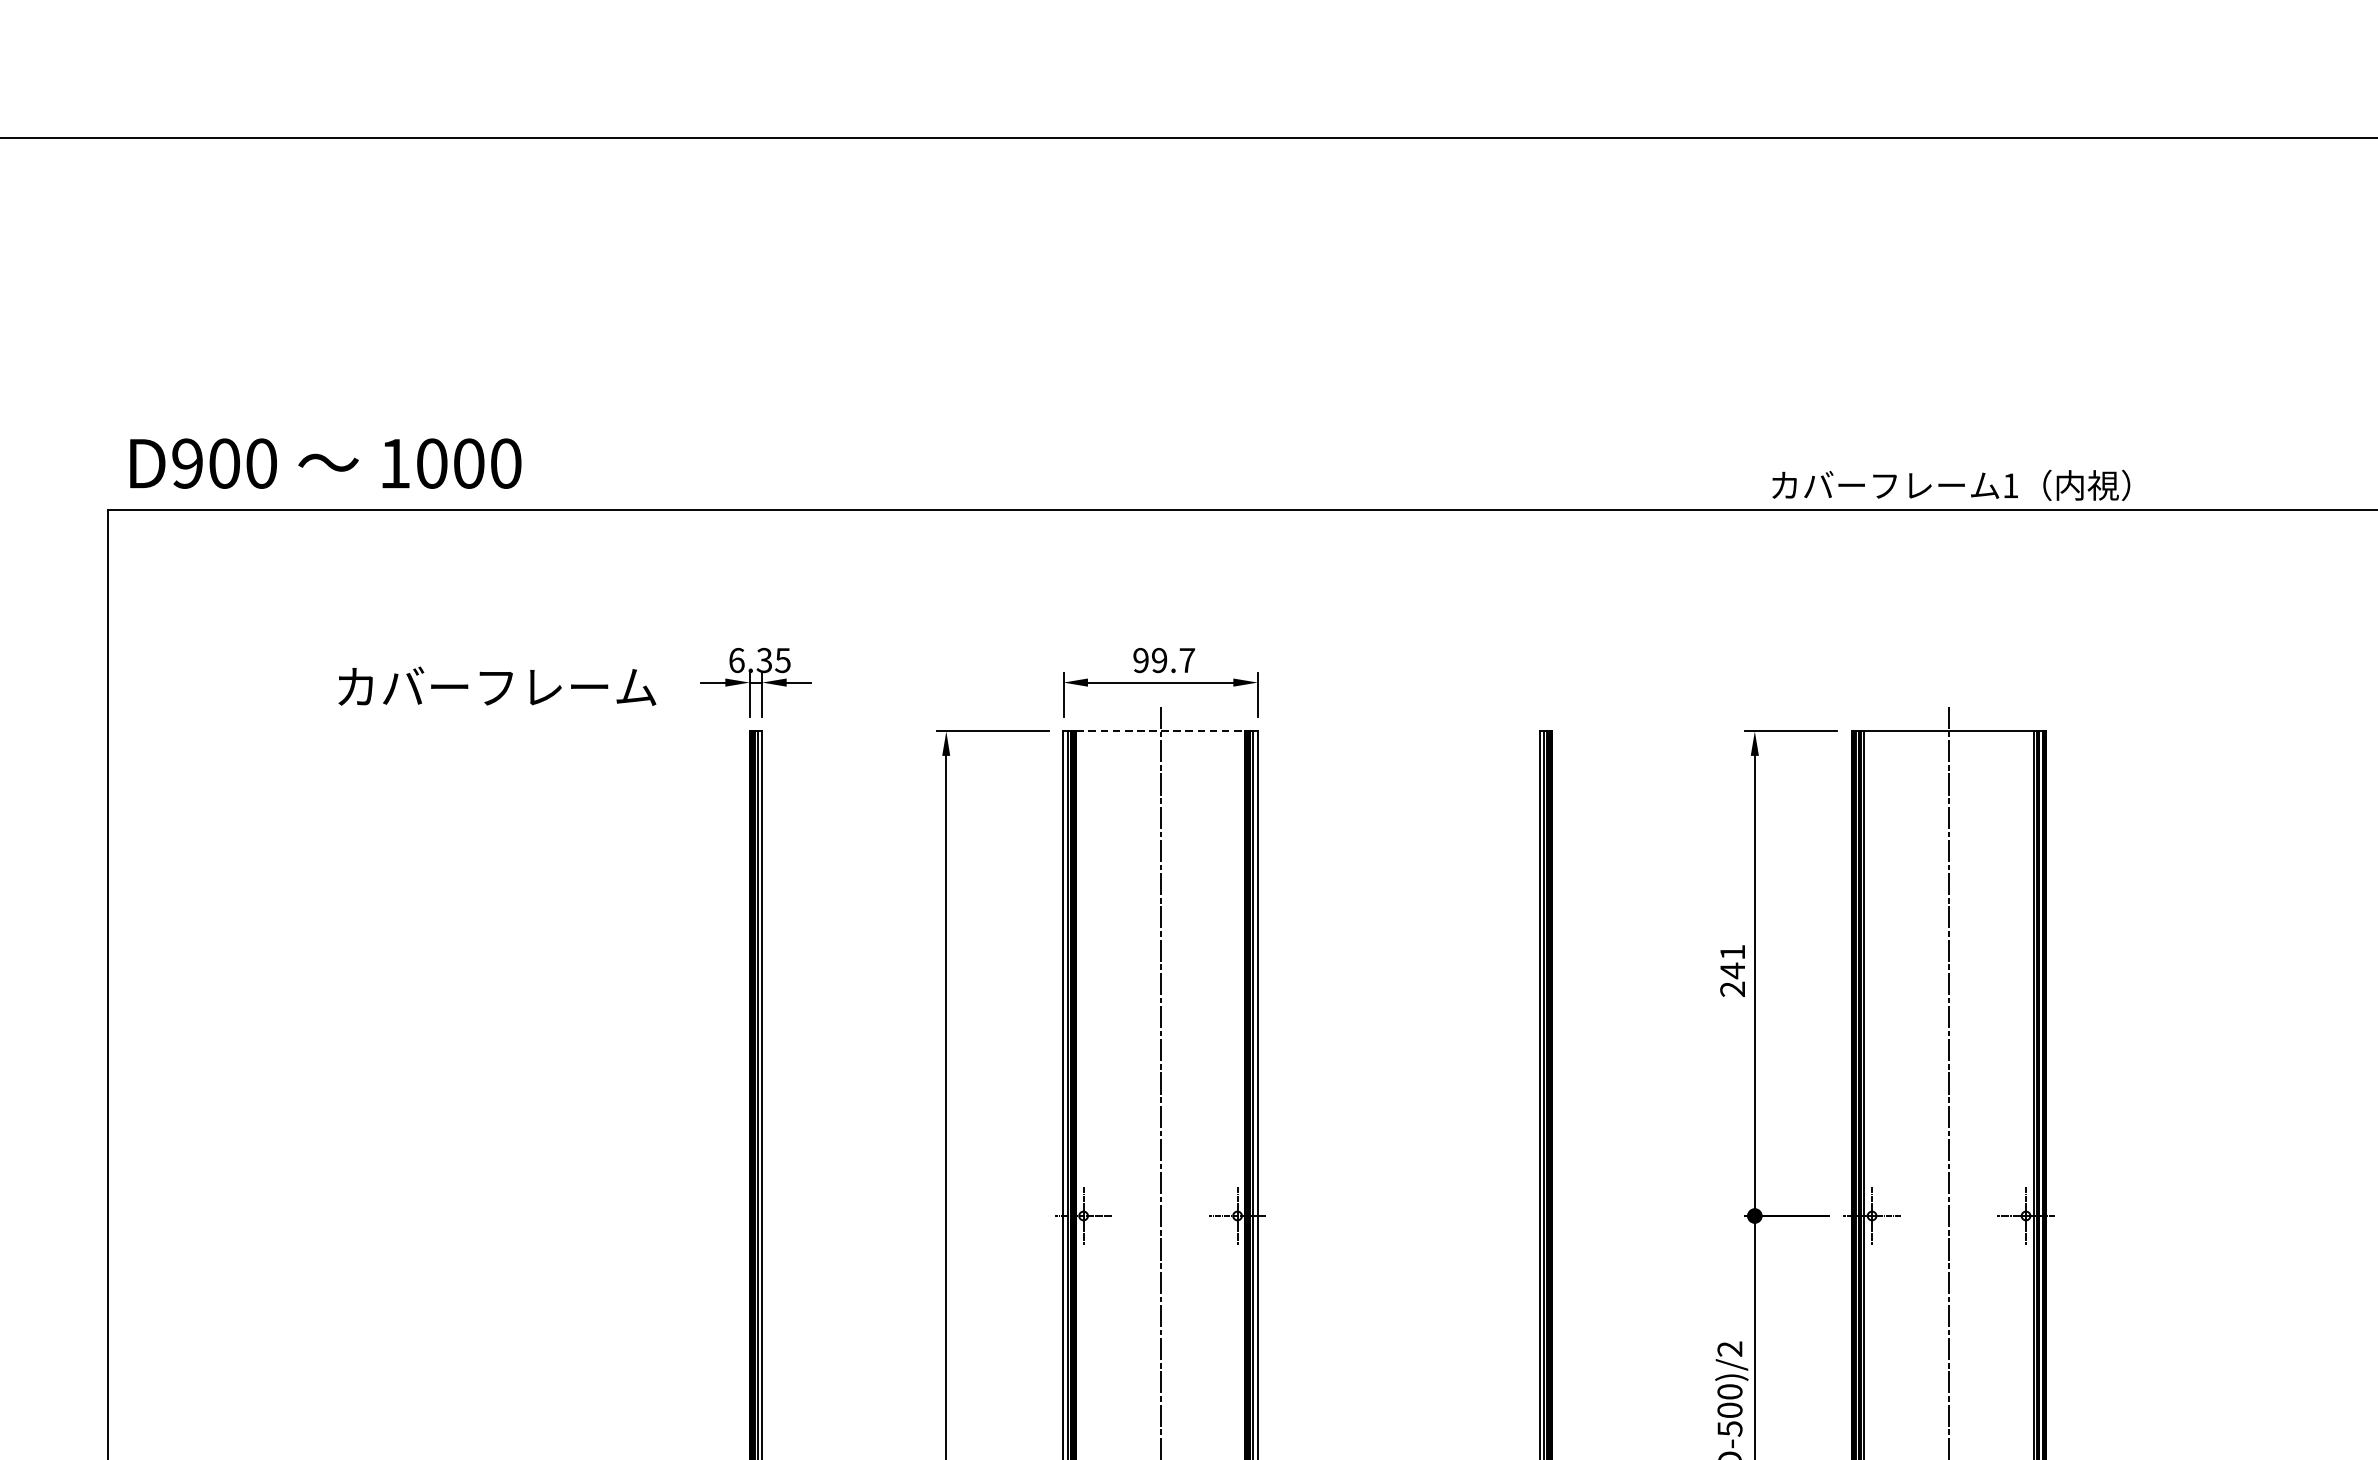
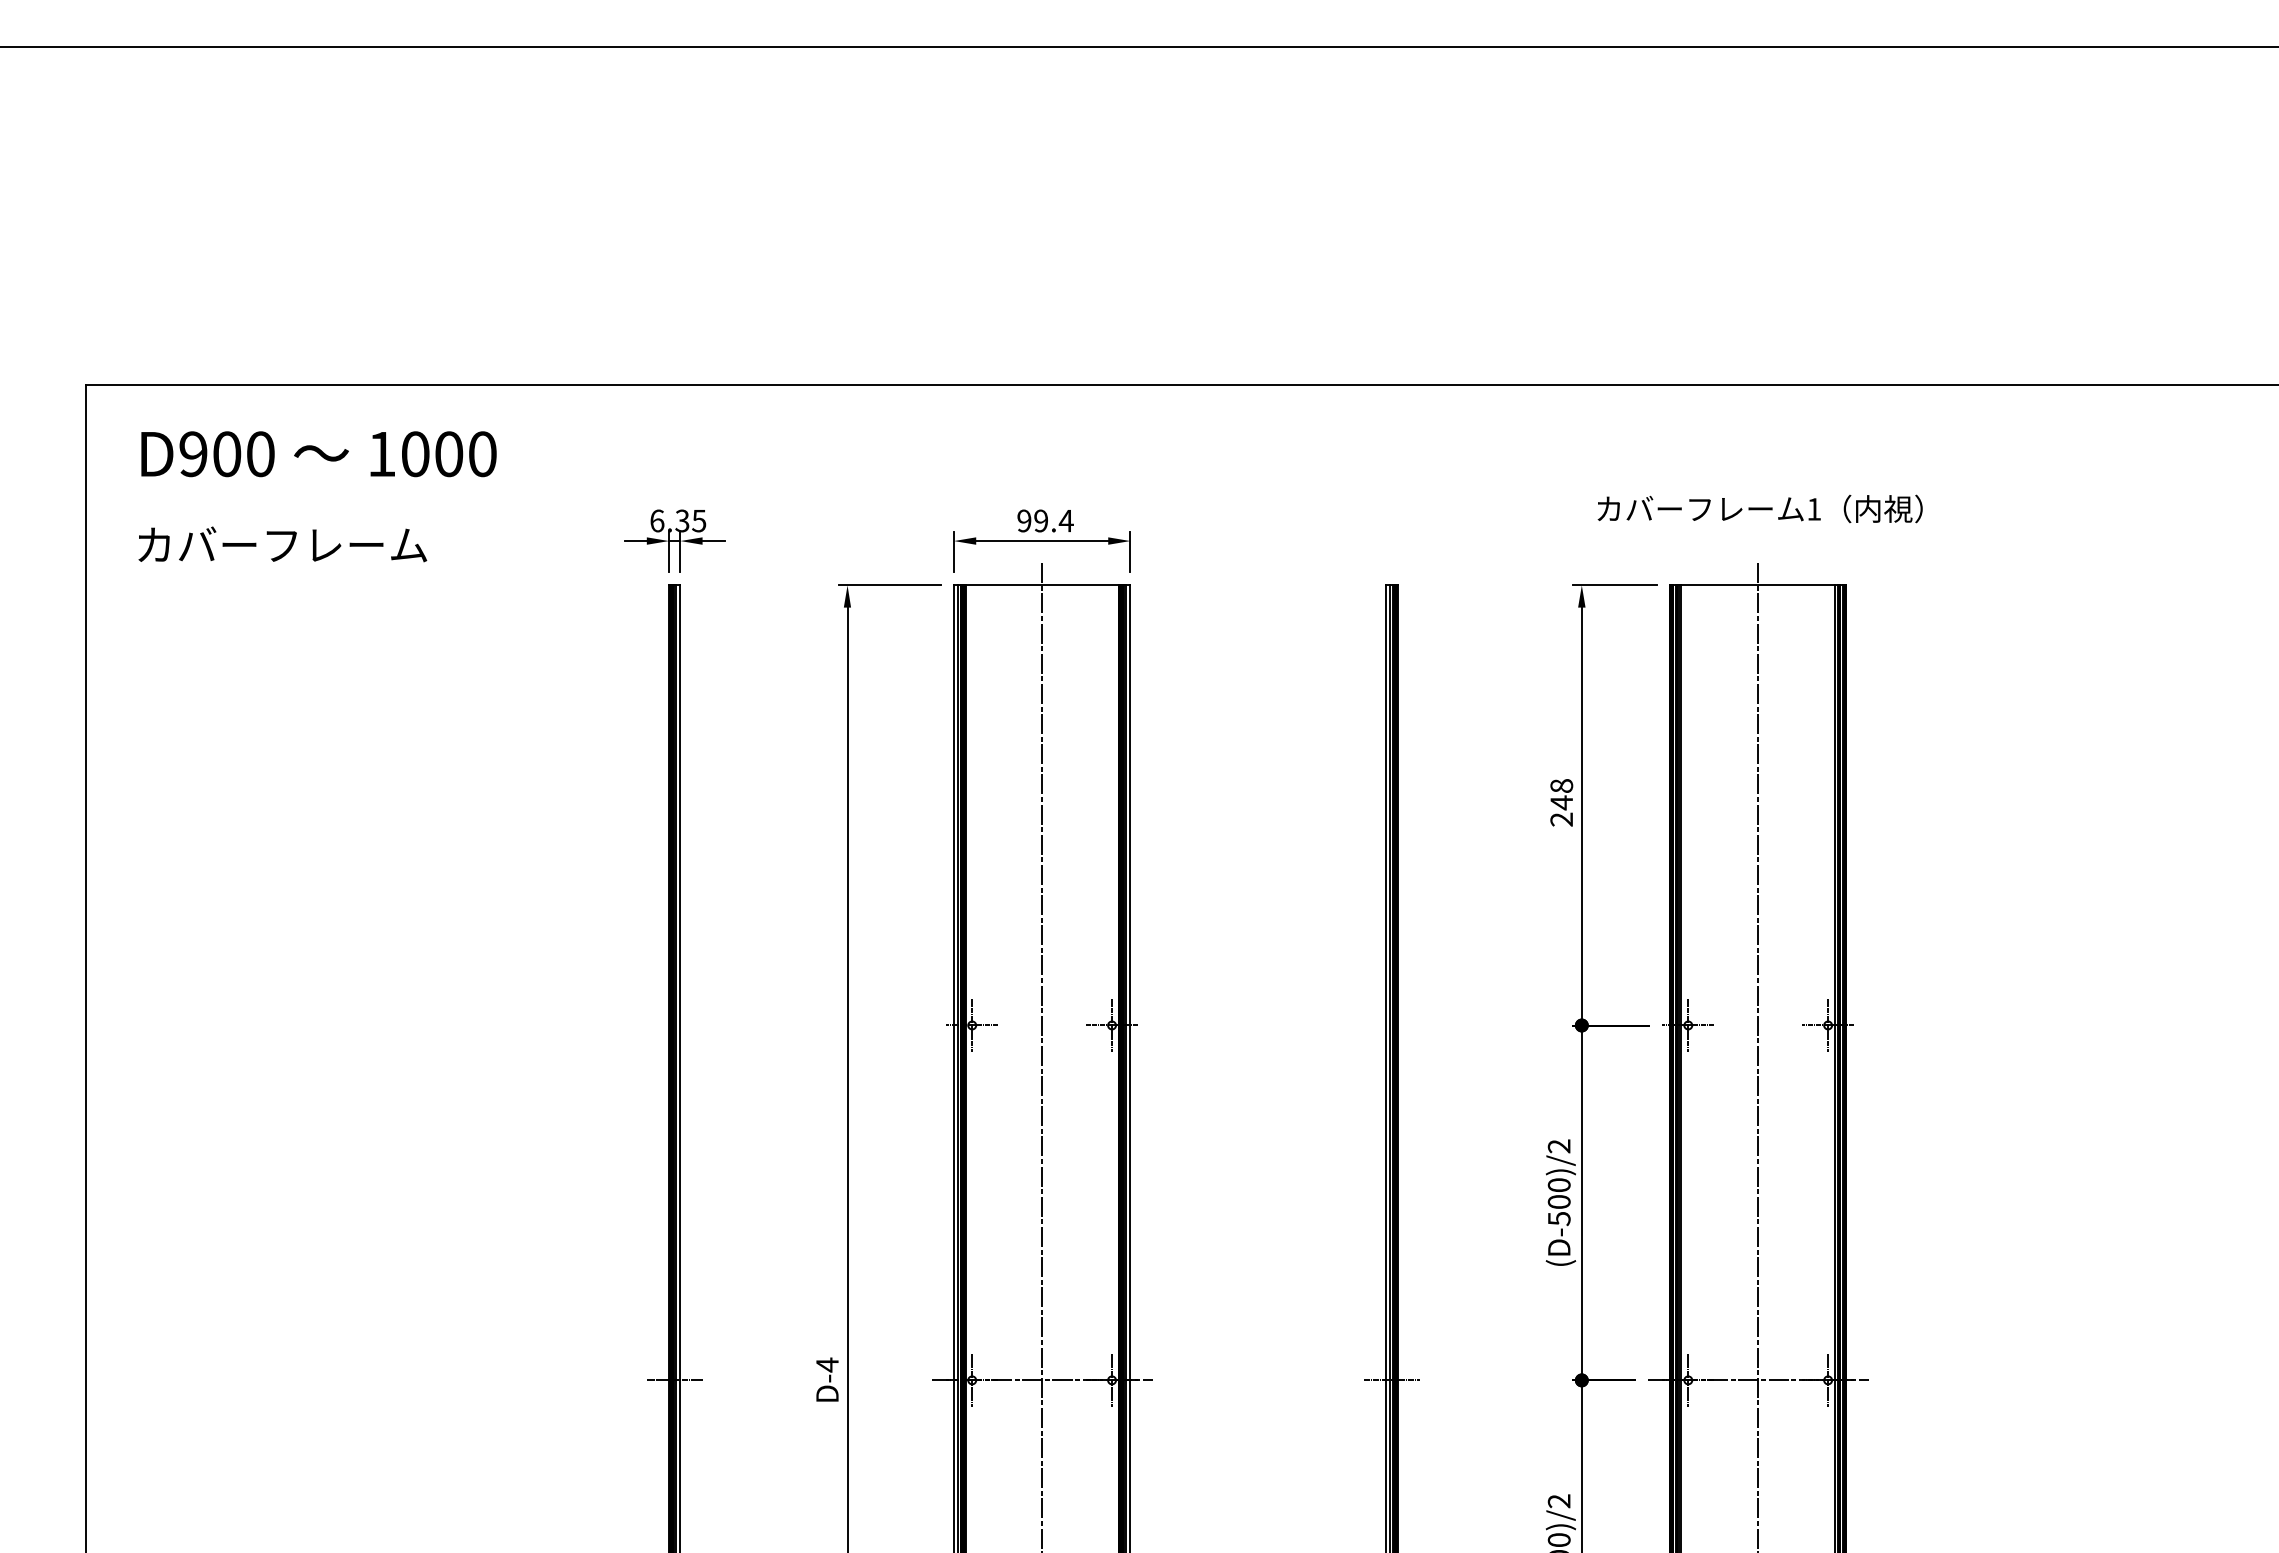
text: (325, 463) -> (318, 454), moved
text: (1950, 484) -> (1759, 508), moved
text: (1186, 661) -> (1065, 521), 99.7 -> 99.4
text: (497, 686) -> (282, 544), moved
line: (1160, 731) -> (1042, 585), dashed -> solid
text: (1732, 951) -> (1561, 785), 241 -> 248

